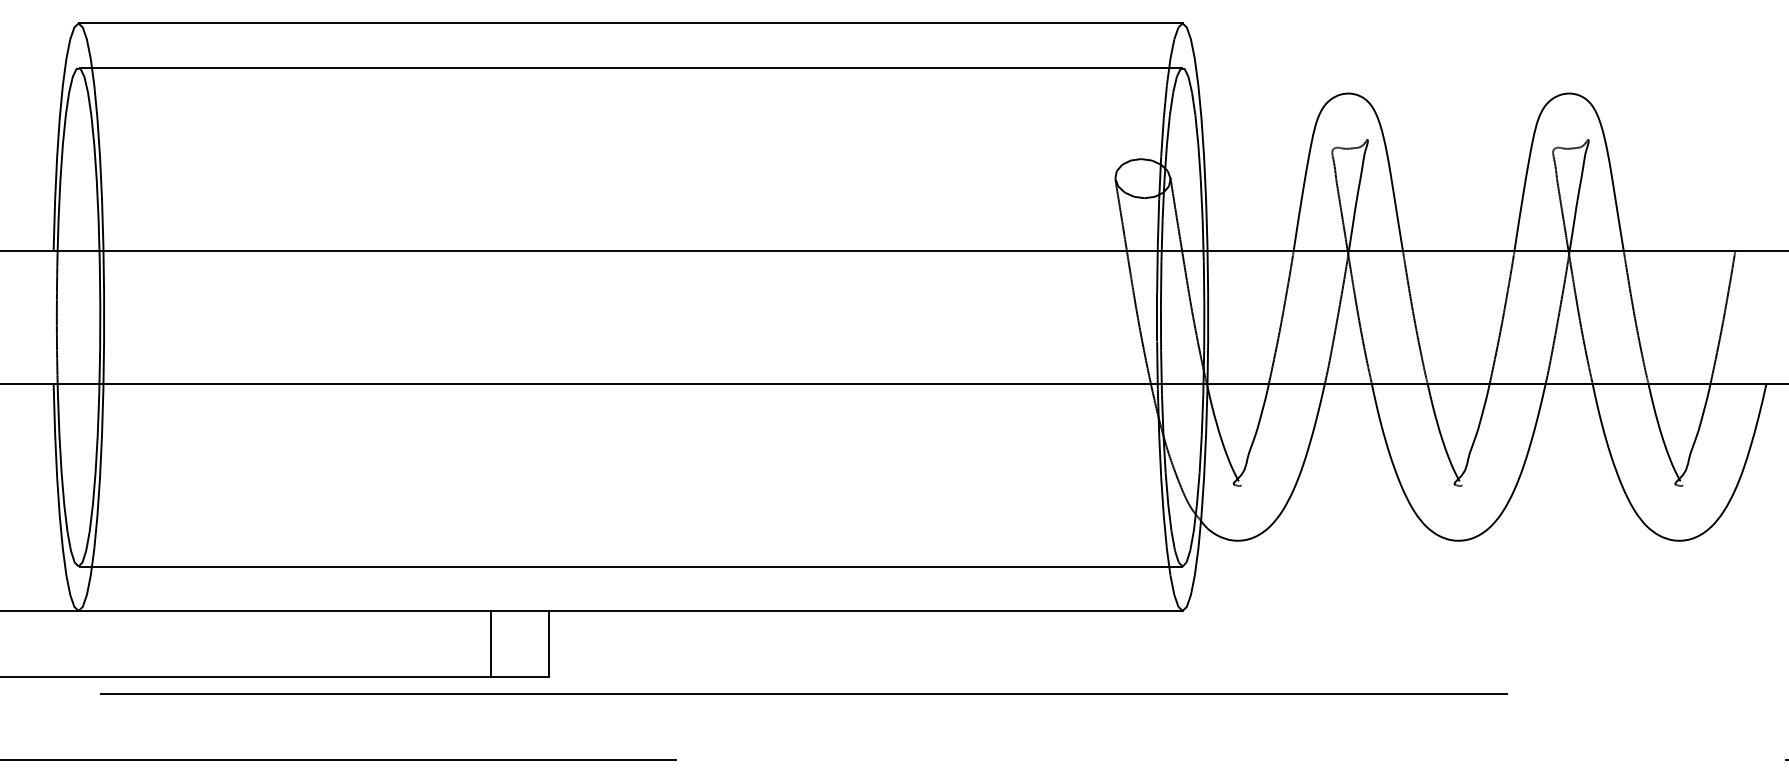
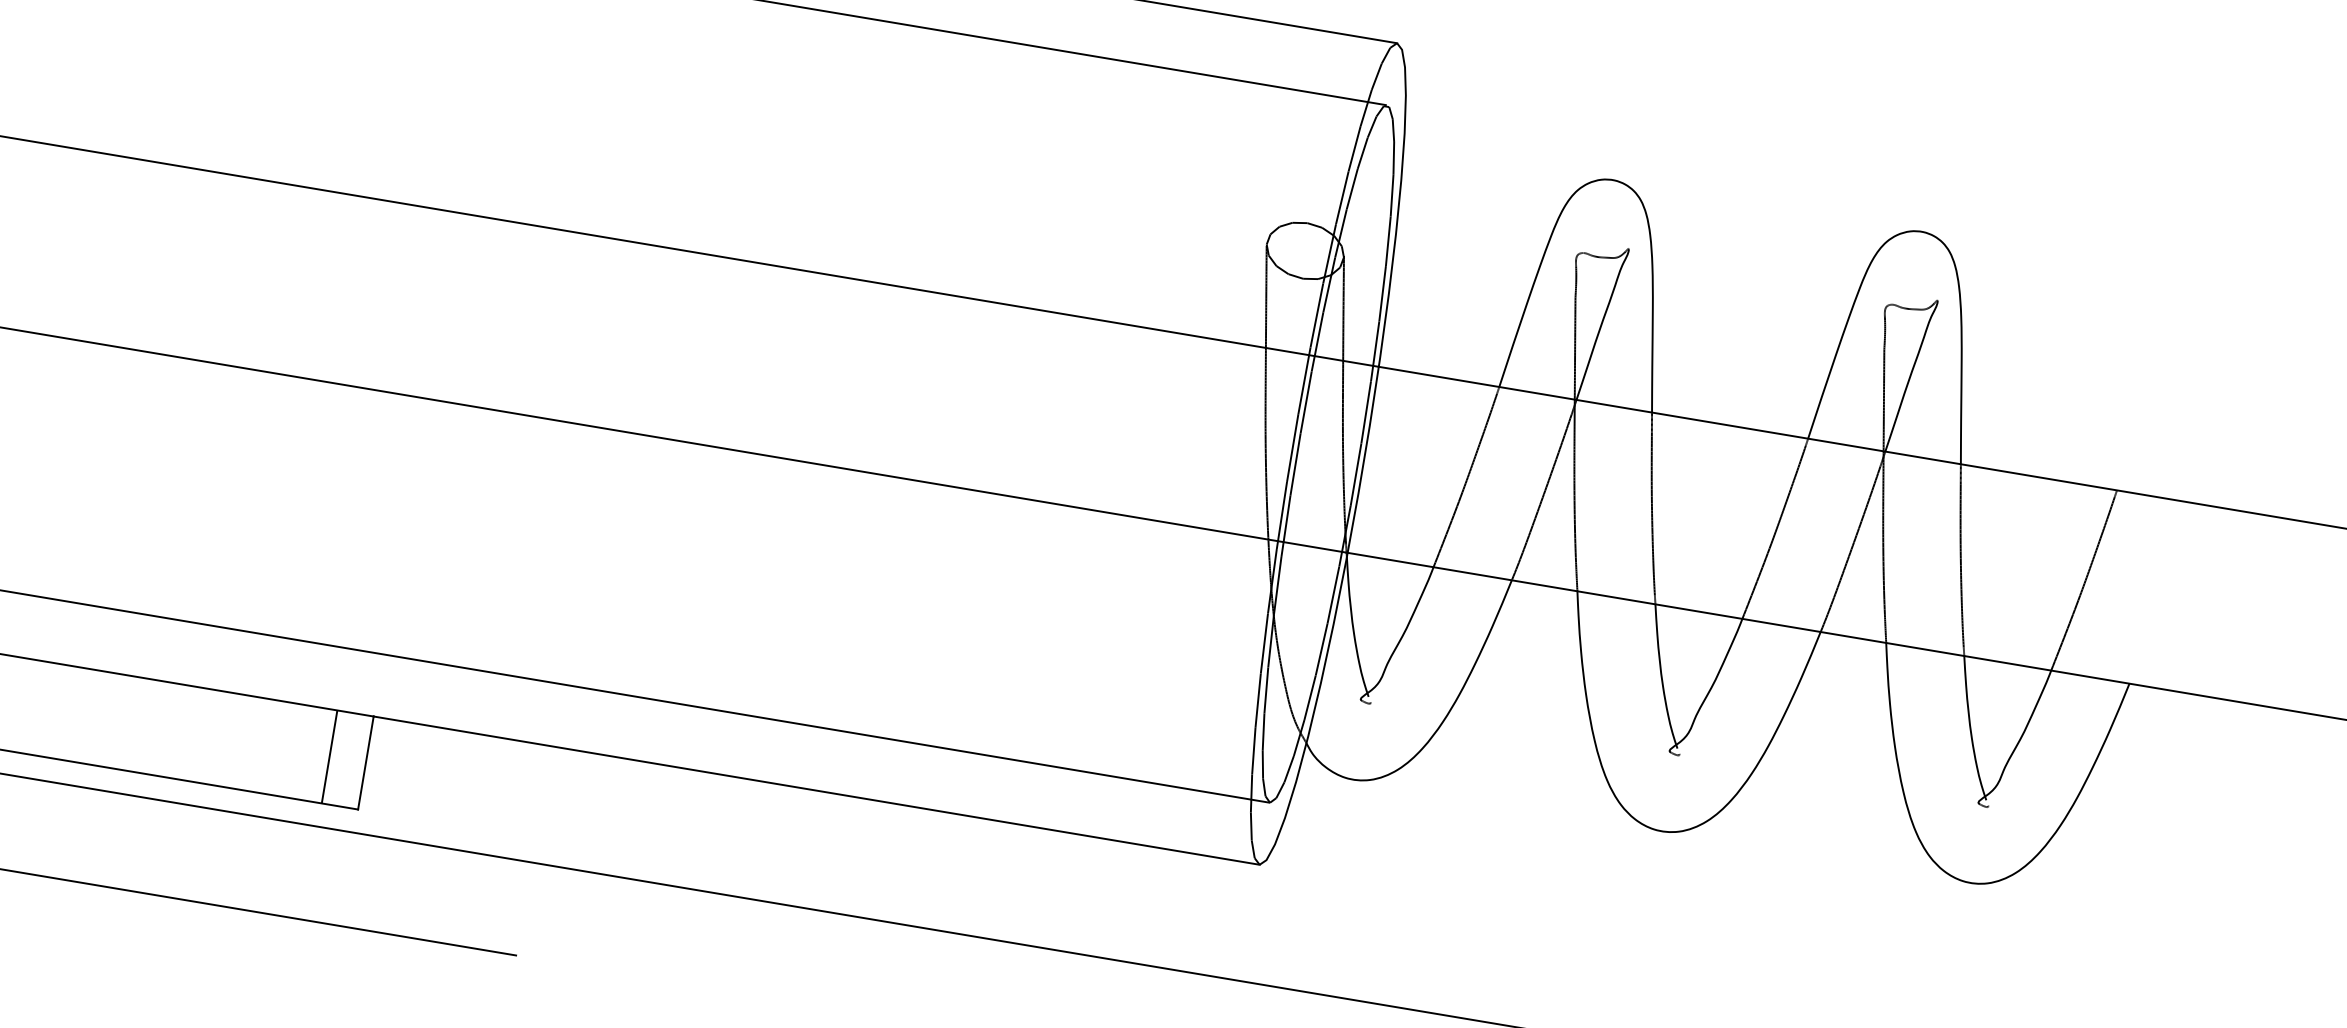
line: (491, 643) -> (330, 756), moved

